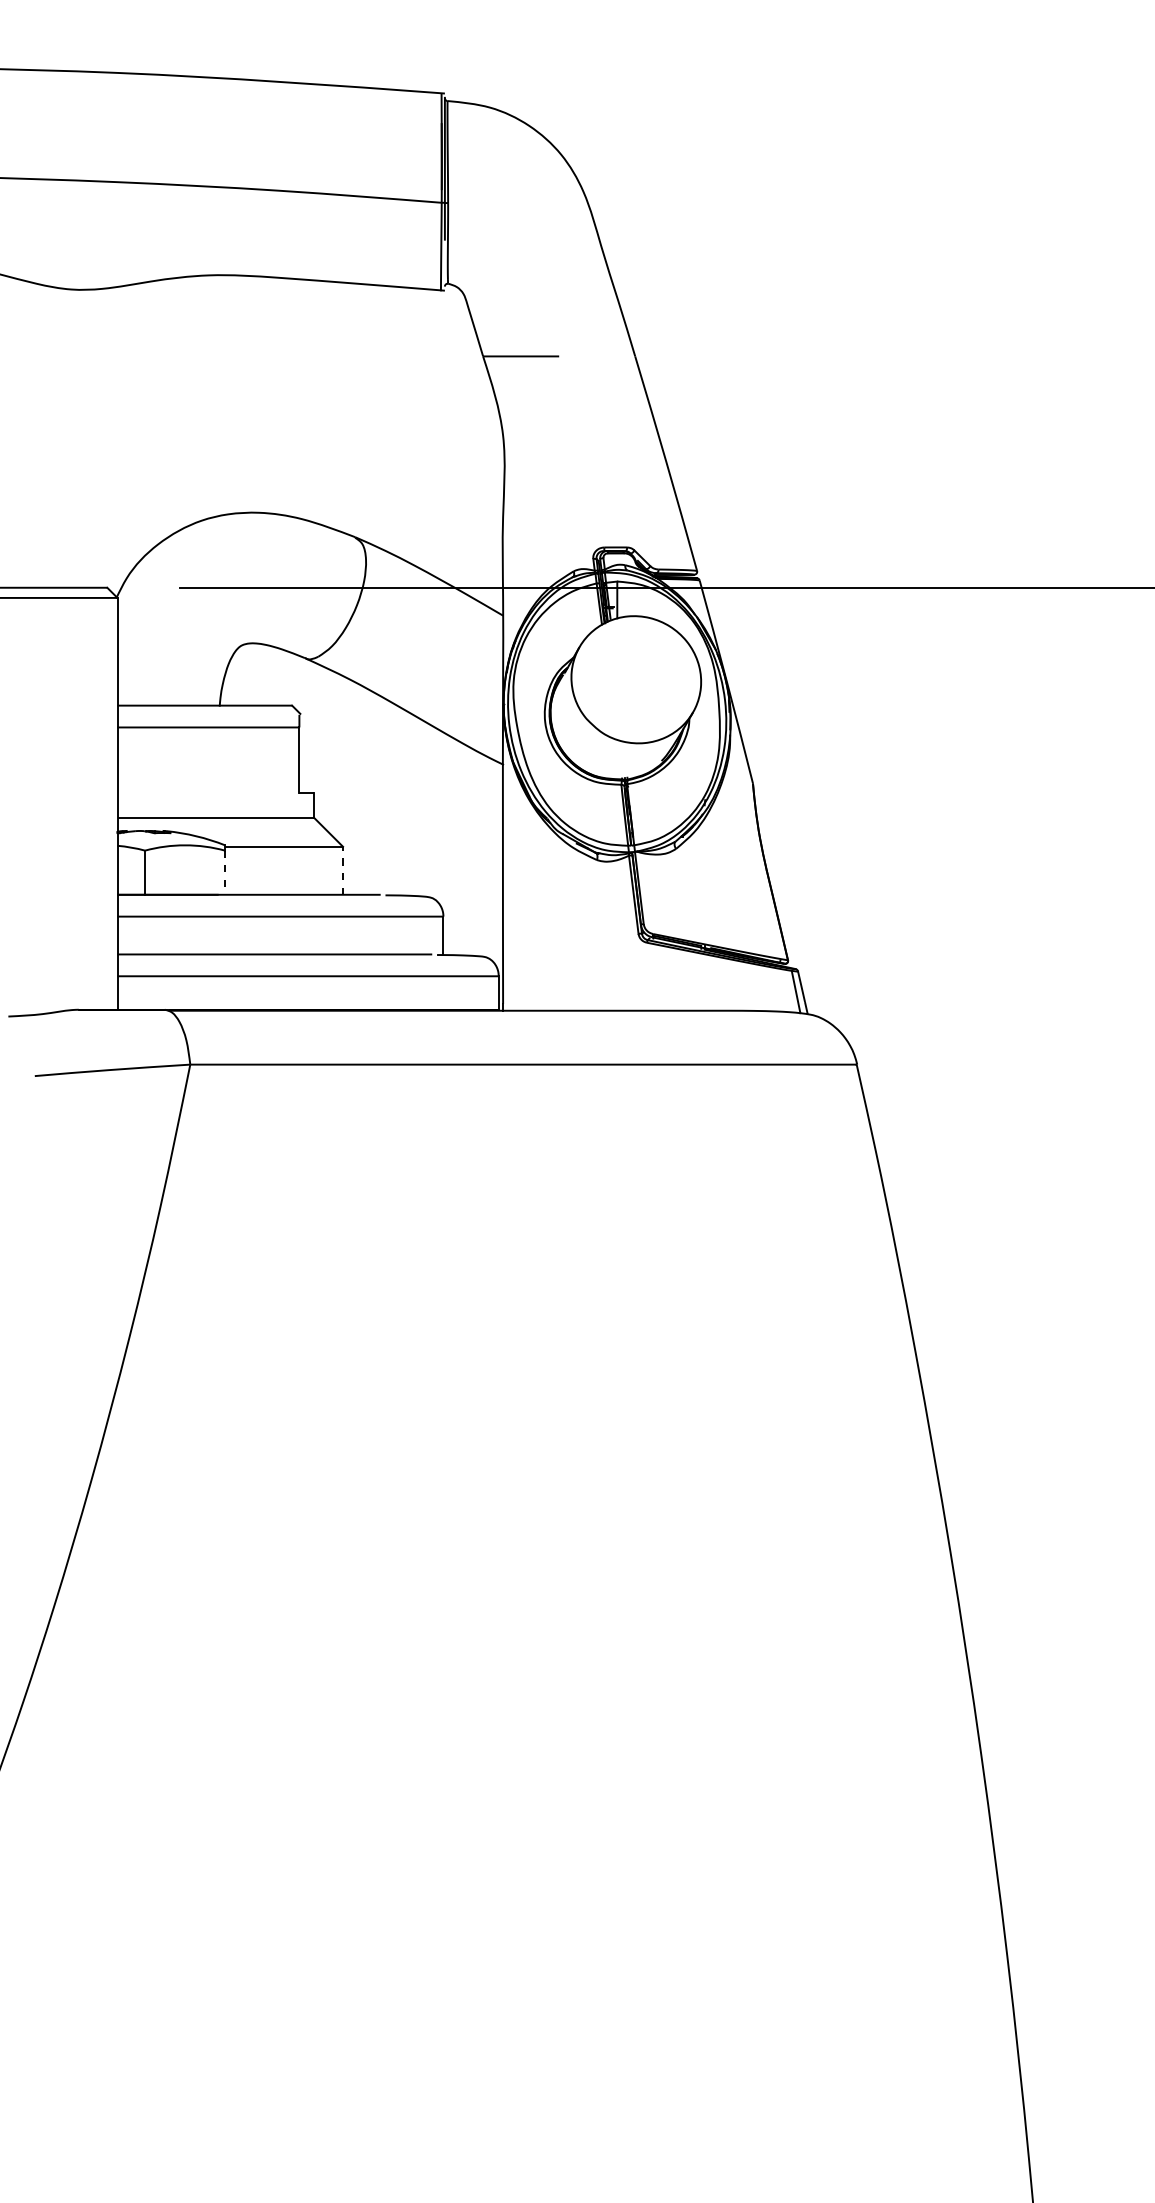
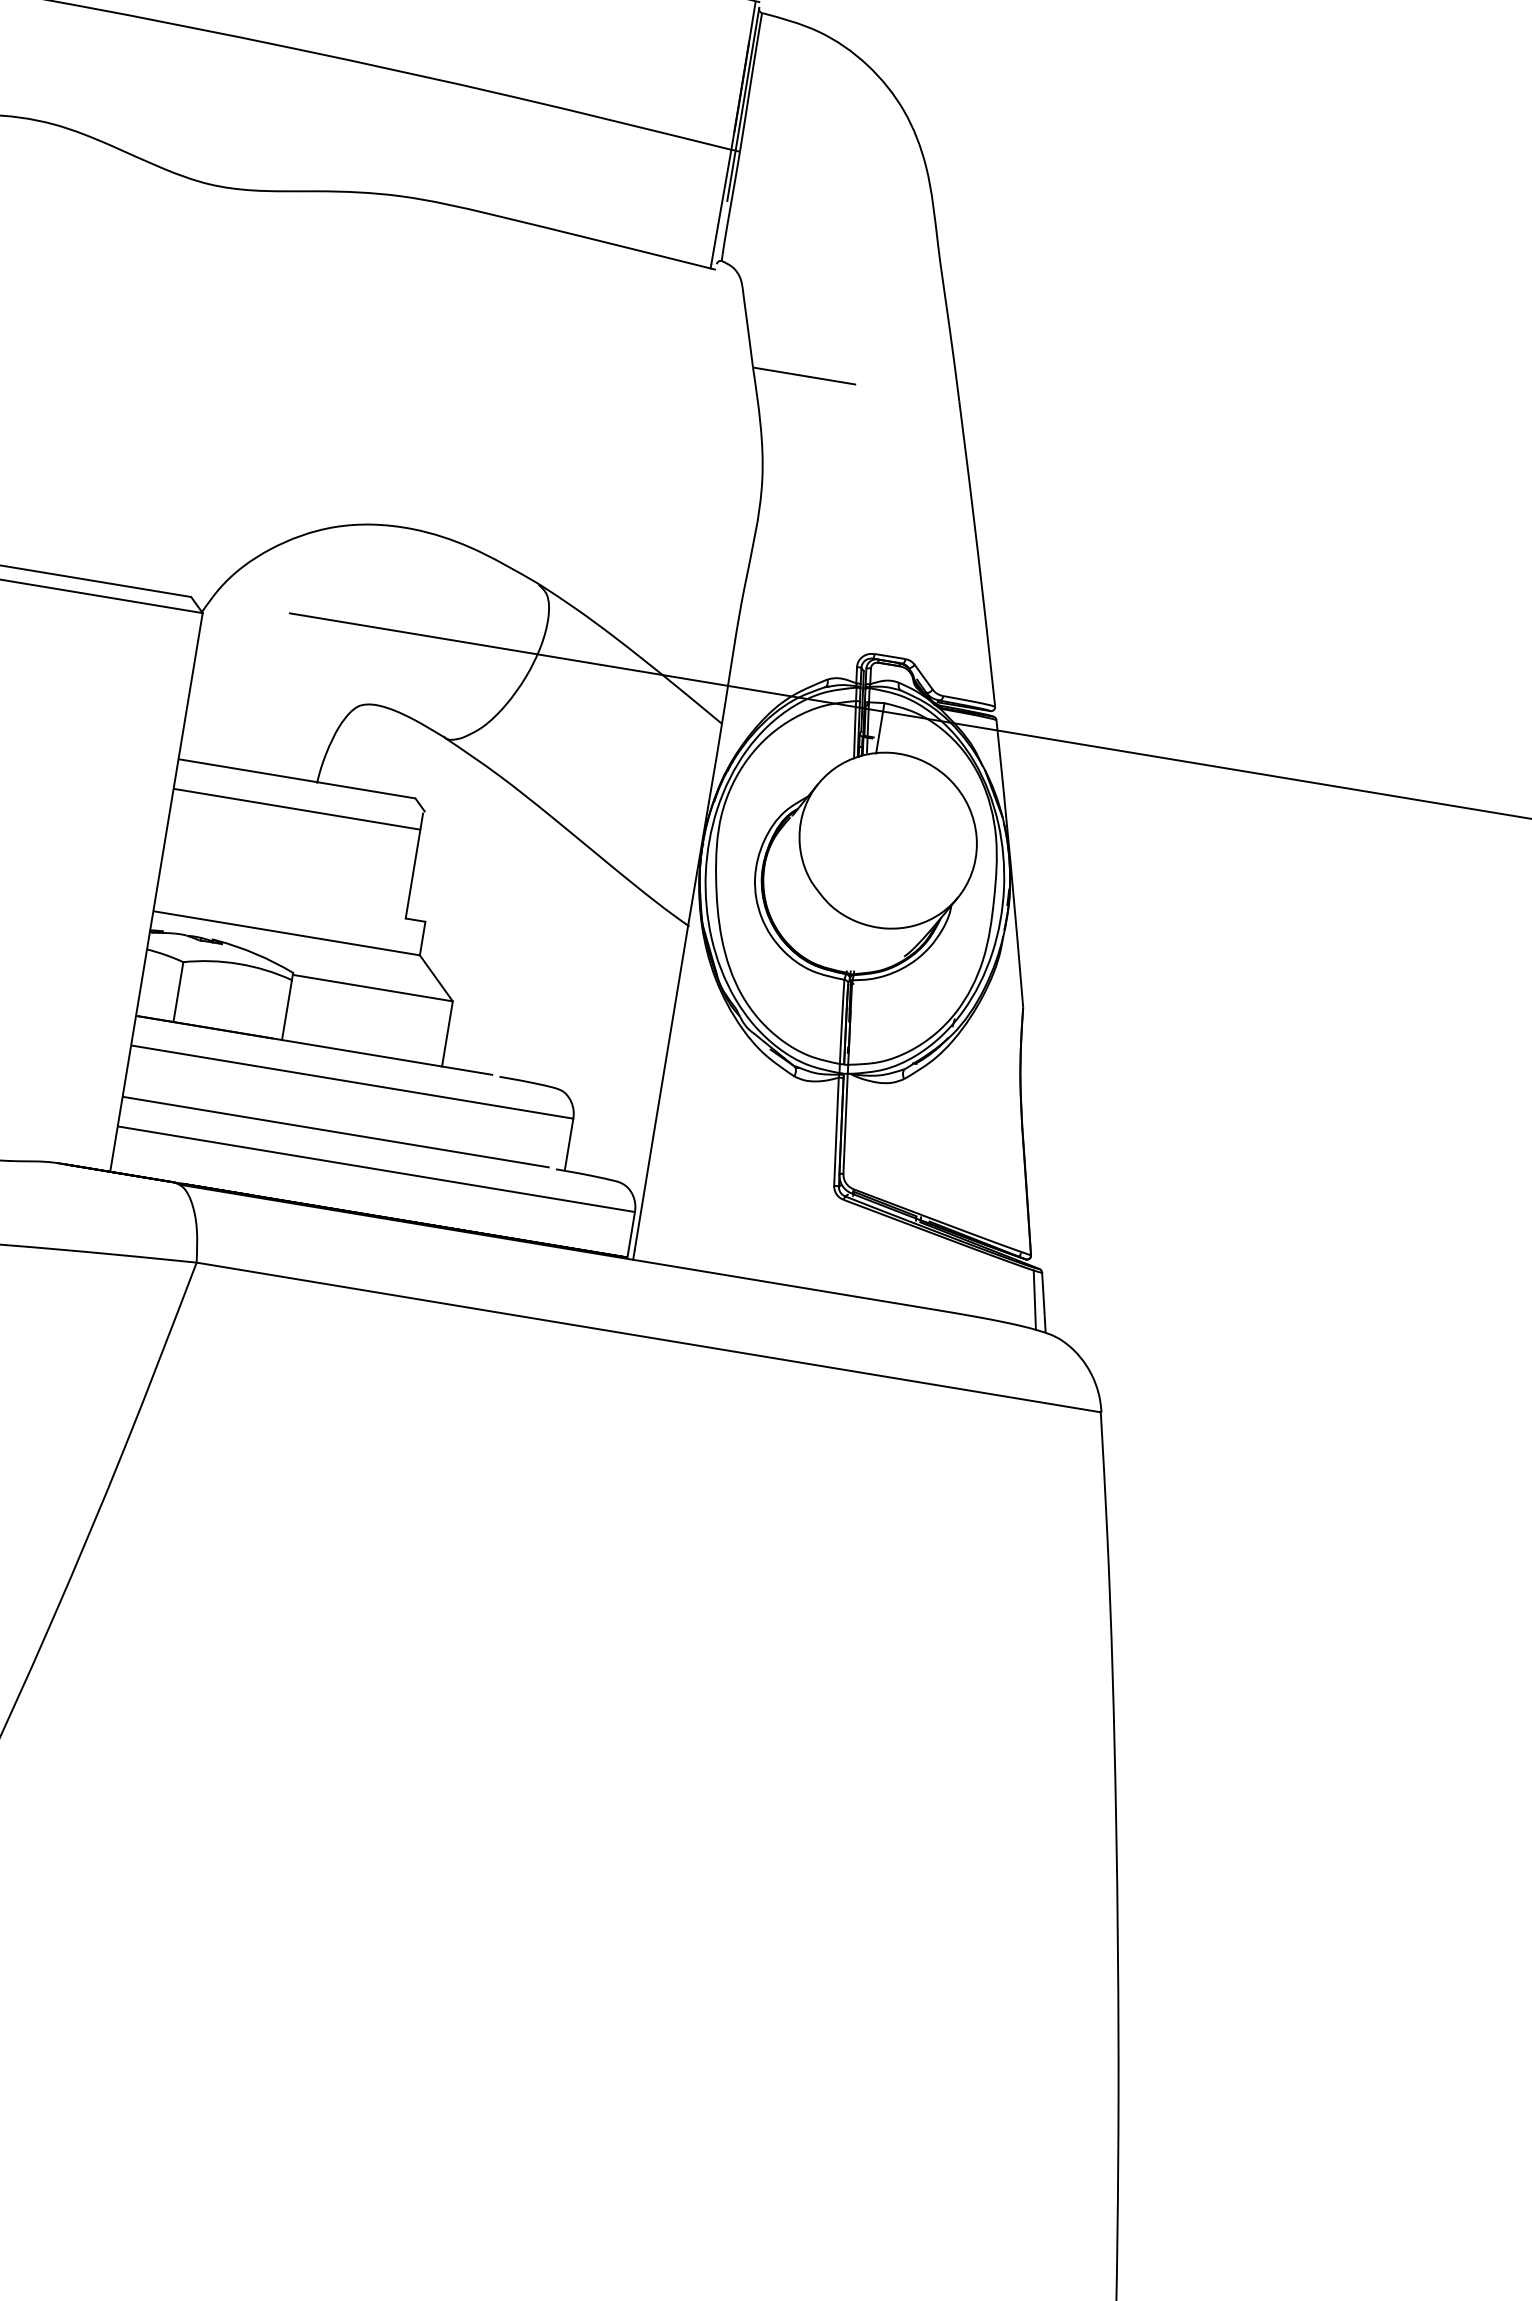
line: (343, 870) -> (448, 1033), dashed -> solid
line: (225, 873) -> (287, 1011), dashed -> solid

